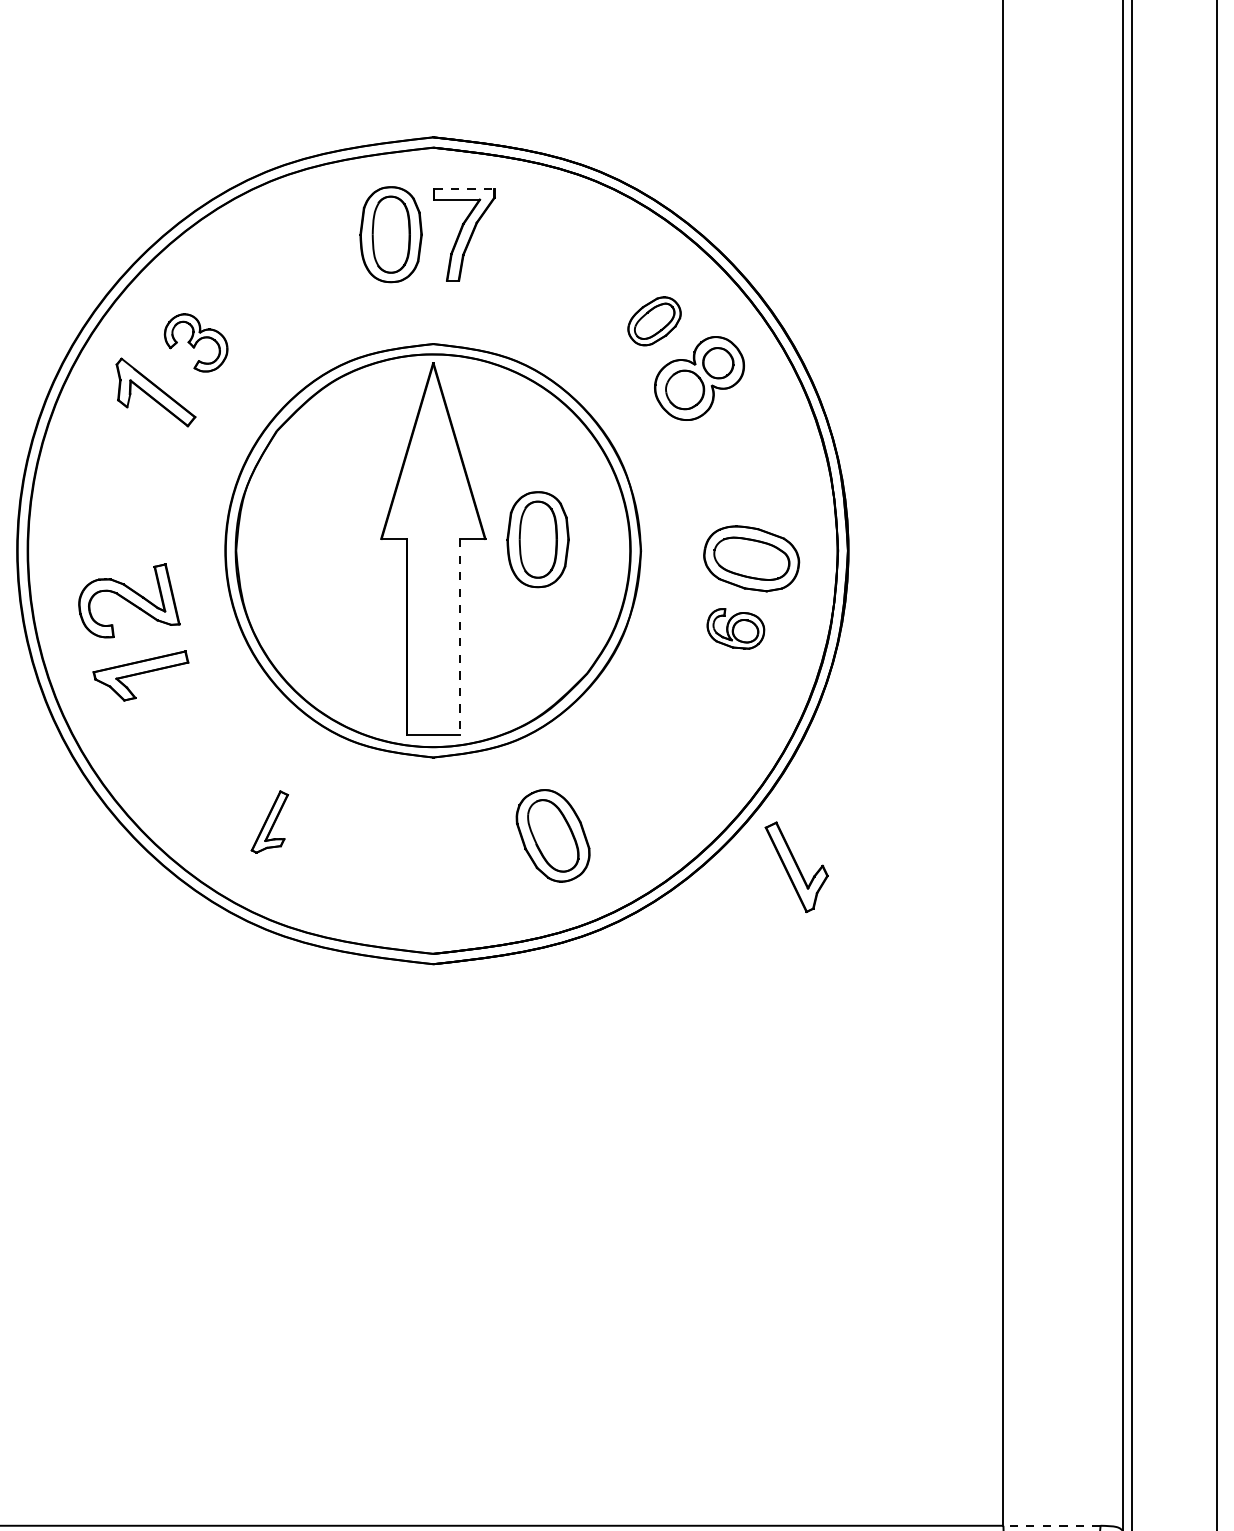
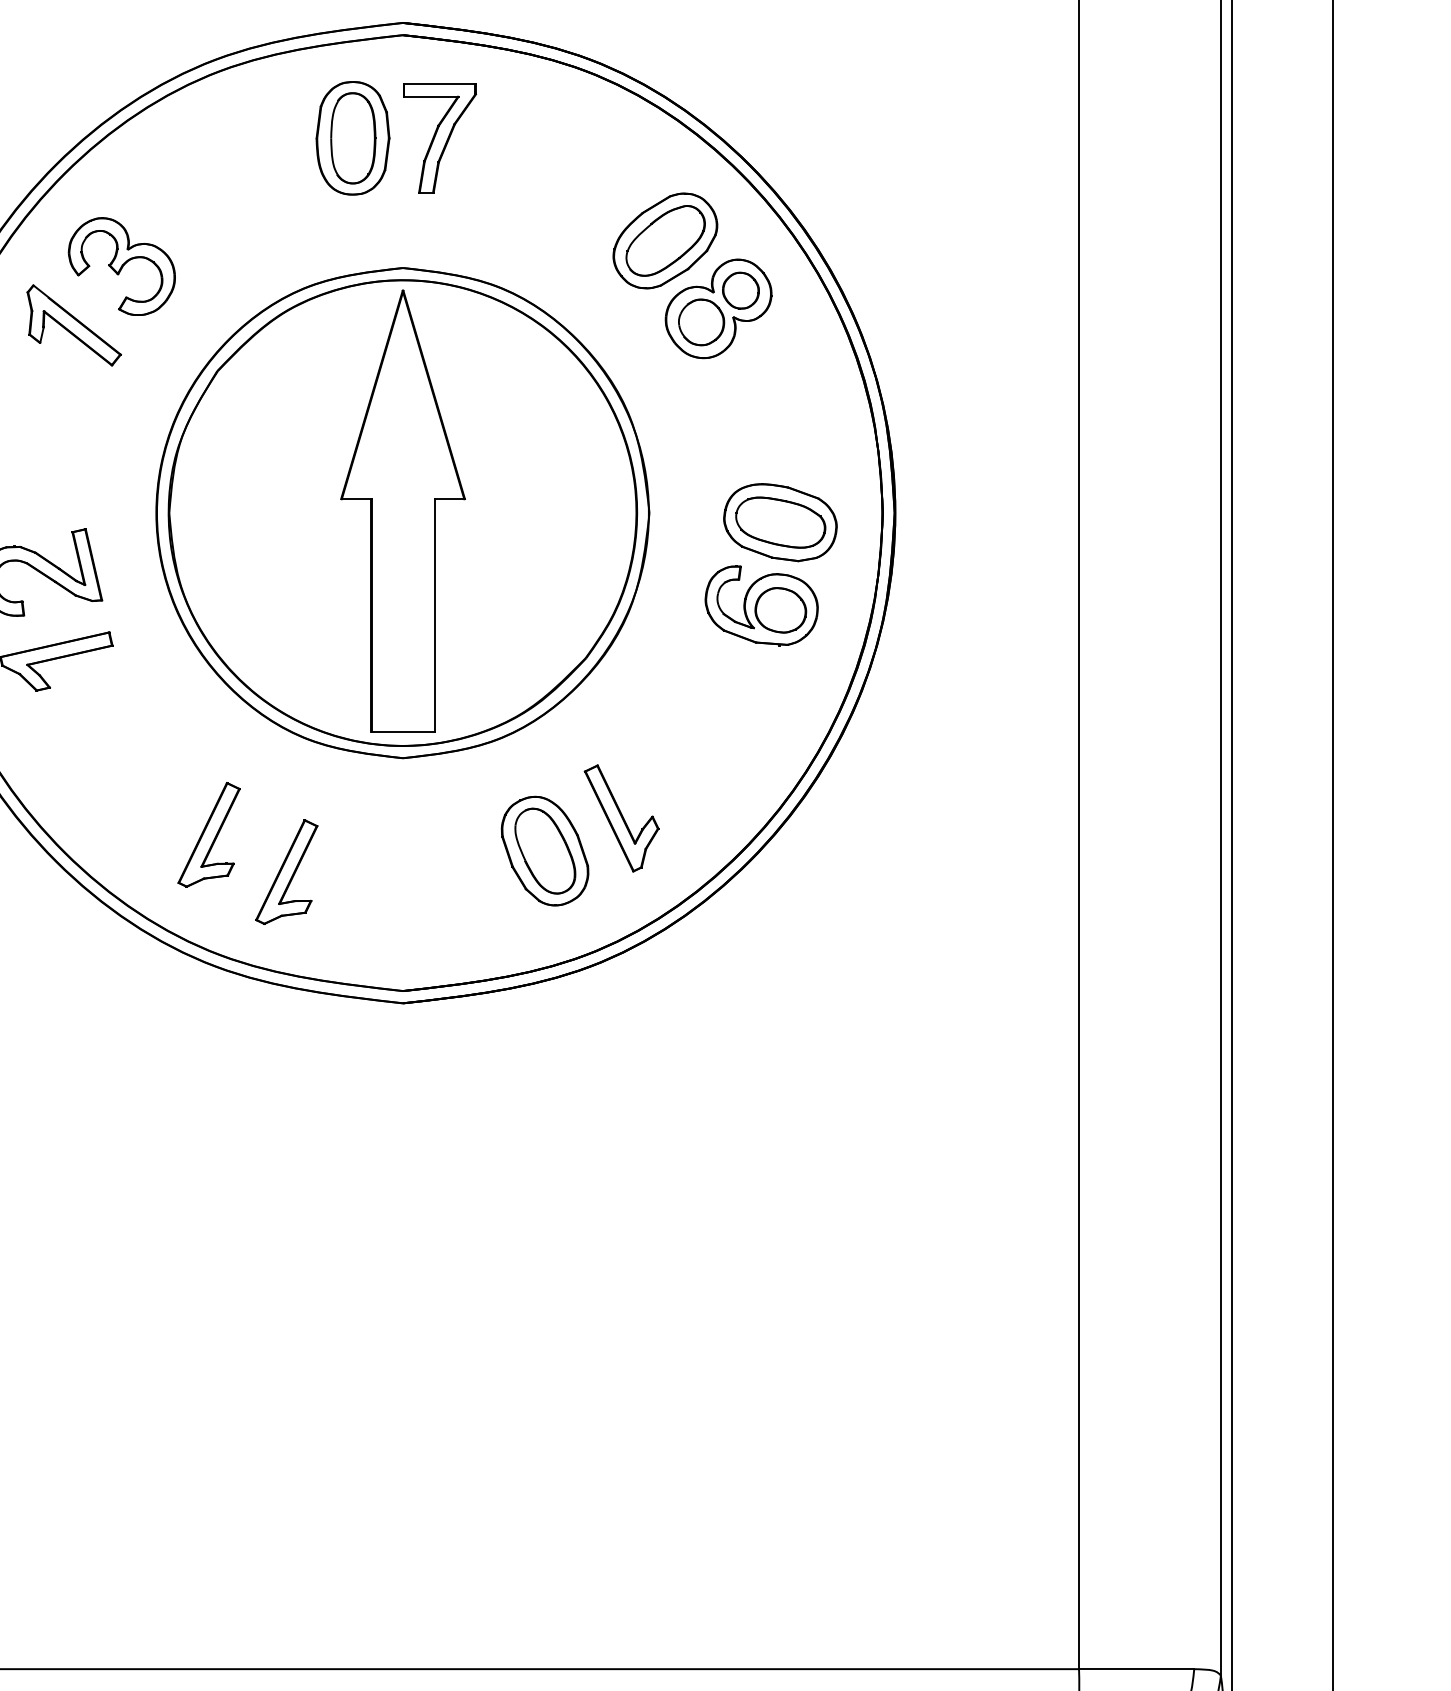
line: (465, 188) -> (441, 83), dashed -> solid
part: (654, 321) -> (665, 241), size x1.67
part: (195, 342) -> (121, 266), size x1.43
part: (537, 539) -> (526, 499), removed
part: (735, 628) -> (761, 605), size x1.67
line: (460, 637) -> (435, 615), dashed -> solid
part: (269, 821) -> (208, 834), size x1.43
part: (335, 853) -> (287, 872), added
part: (796, 867) -> (621, 818), moved
line: (1052, 1525) -> (1137, 1668), dashed -> solid

